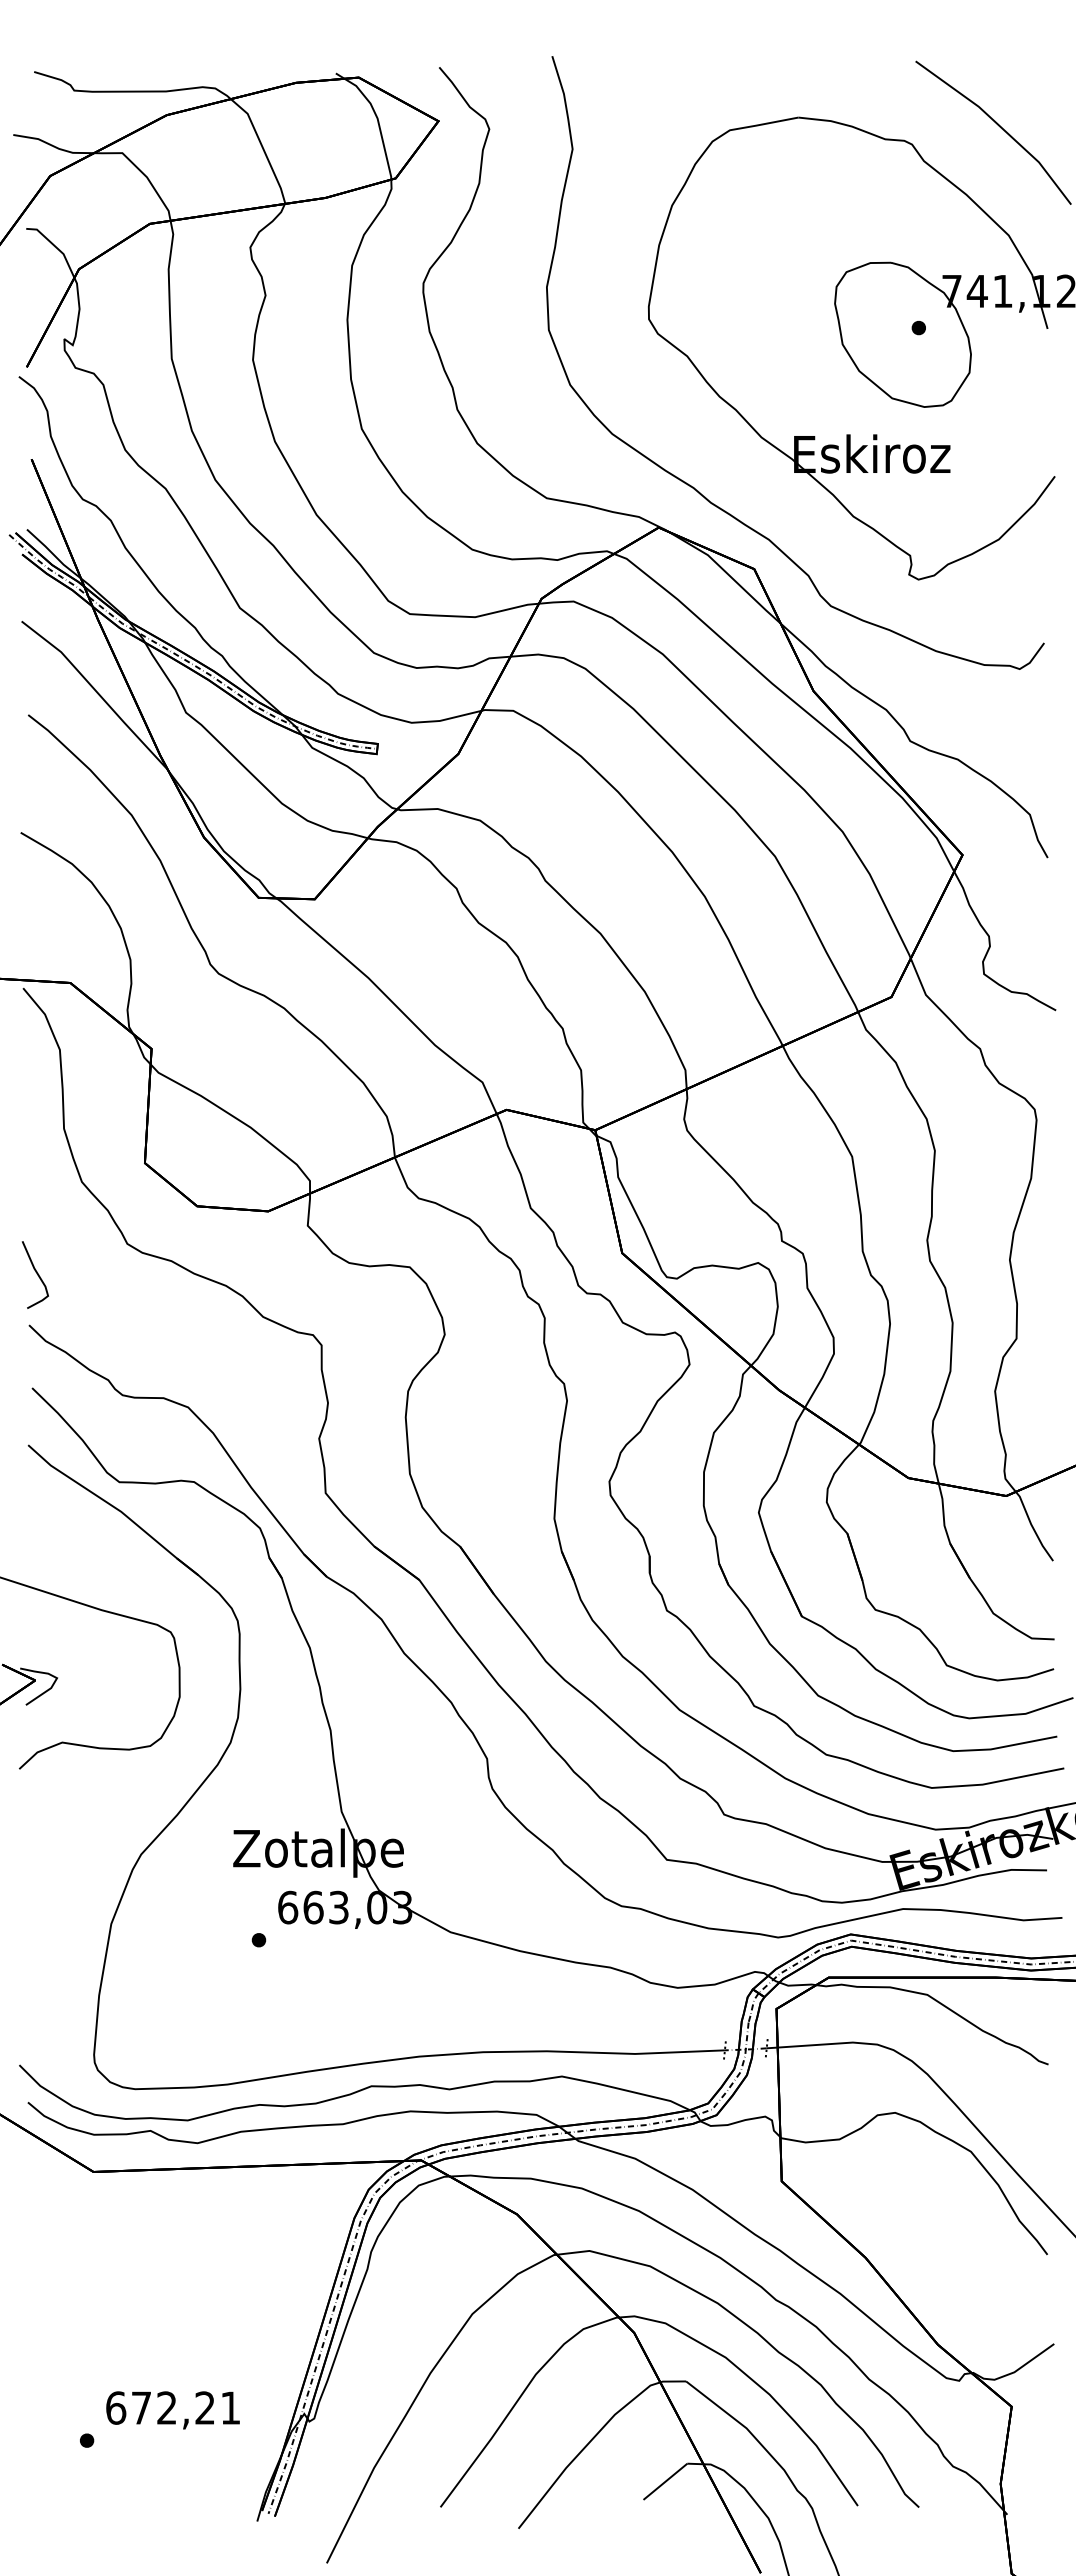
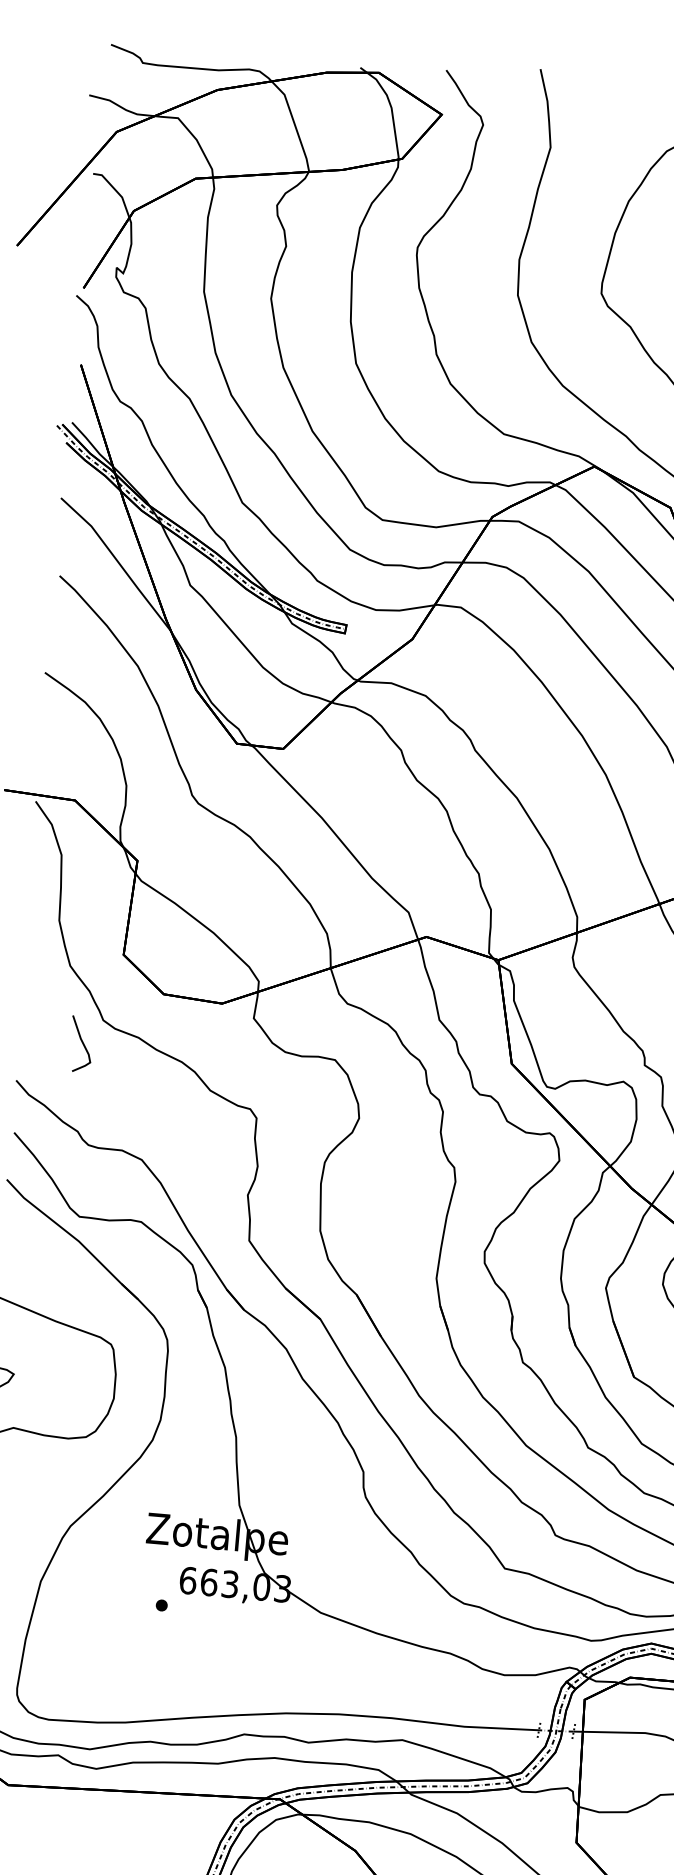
curve: (35, 1272) -> (81, 1042), moved

